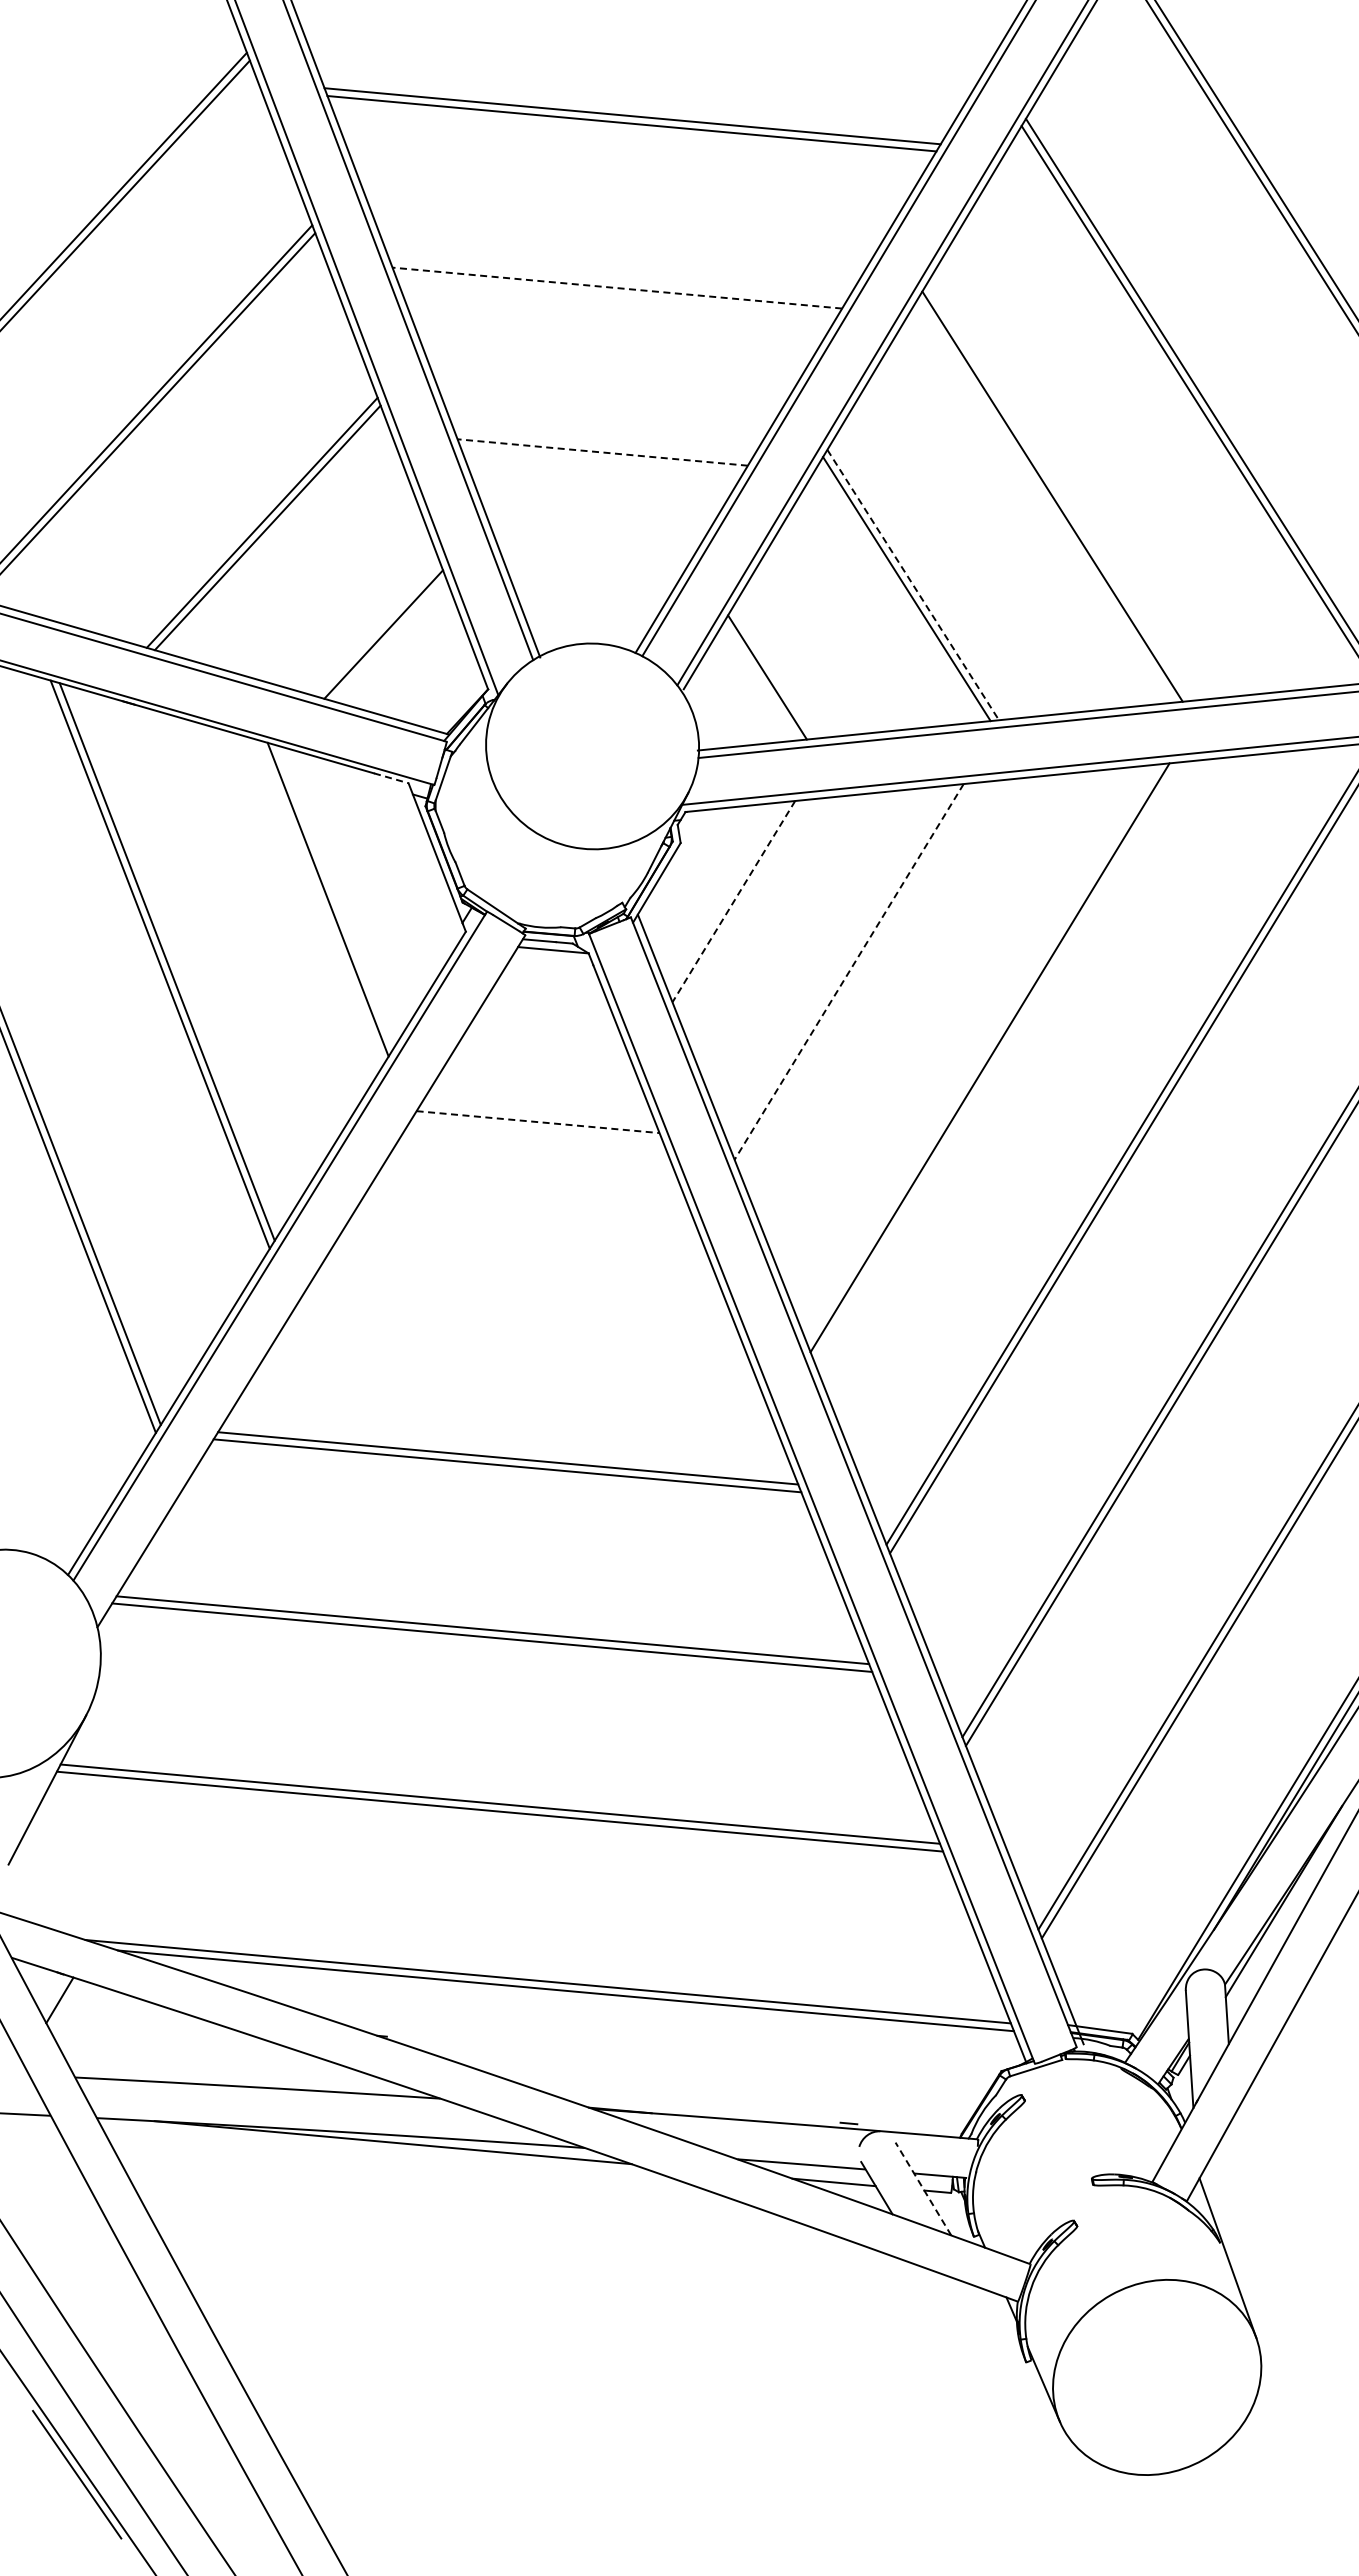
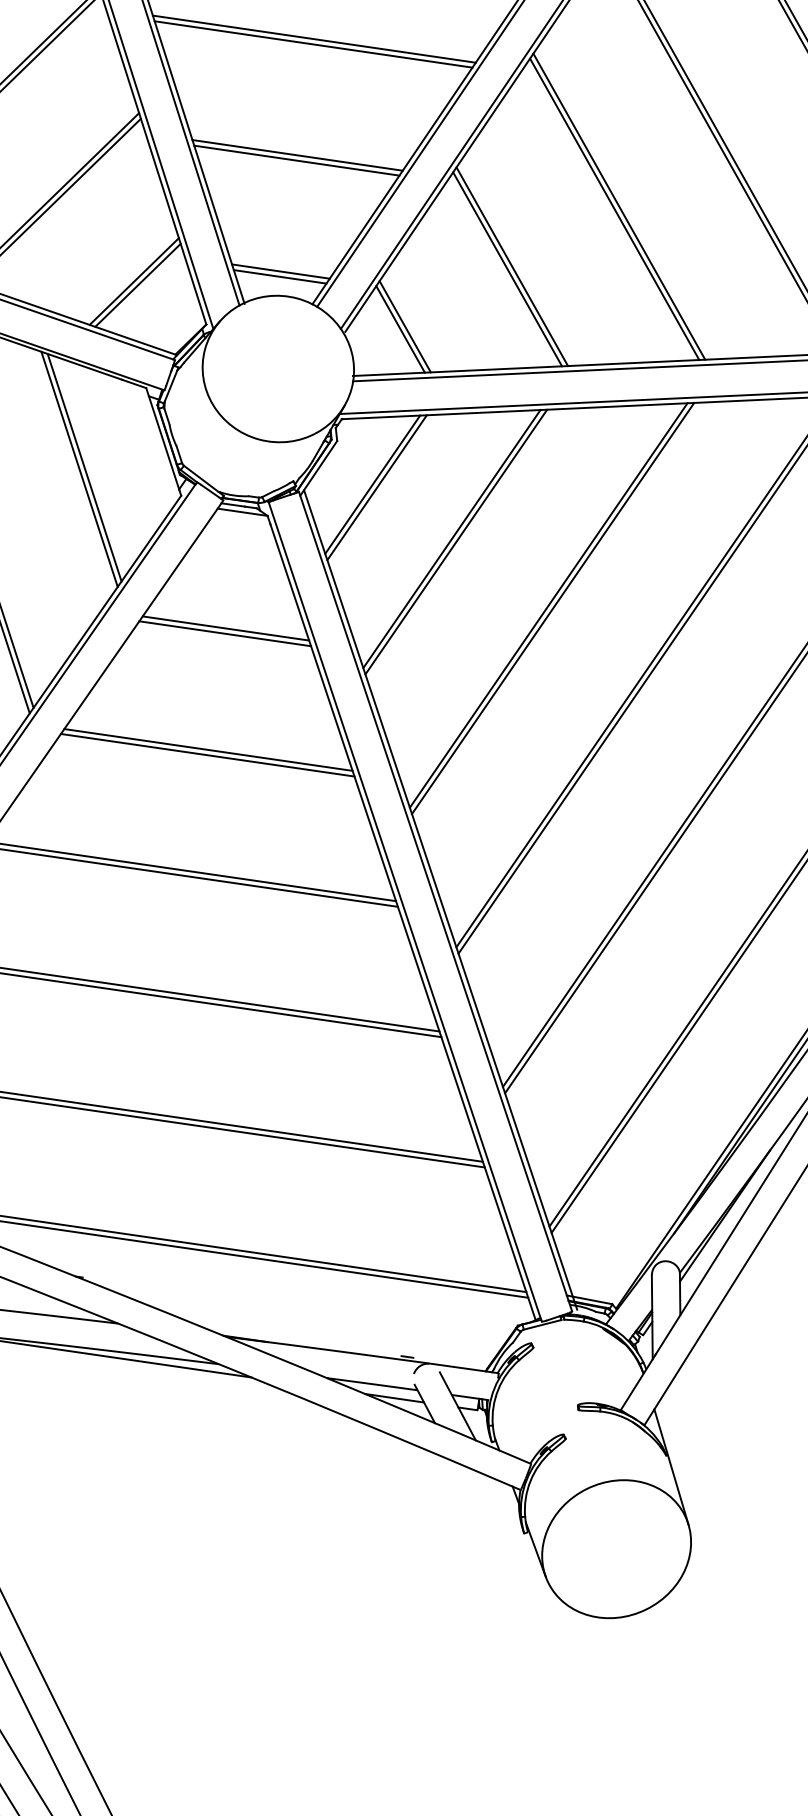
line: (617, 280) -> (313, 39), added
line: (617, 288) -> (313, 44), dashed -> solid
line: (603, 444) -> (297, 155), added
line: (602, 452) -> (296, 160), dashed -> solid
line: (1058, 492) -> (619, 206), added
line: (913, 585) -> (512, 267), dashed -> solid
line: (588, 609) -> (280, 271), added
line: (587, 616) -> (279, 276), added
line: (389, 639) -> (138, 285), added
line: (760, 681) -> (400, 329), added
line: (391, 778) -> (134, 384), dashed -> solid
line: (733, 901) -> (372, 484), dashed -> solid
line: (320, 902) -> (79, 469), added
line: (739, 905) -> (376, 487), added
line: (848, 972) -> (451, 539), dashed -> solid
line: (855, 975) -> (456, 541), added
line: (996, 1061) -> (553, 608), added
line: (538, 1114) -> (225, 628), added
line: (538, 1122) -> (225, 634), dashed -> solid
line: (523, 1286) -> (208, 749), added
line: (522, 1293) -> (207, 754), added
line: (923, 2188) -> (457, 1406), dashed -> solid

